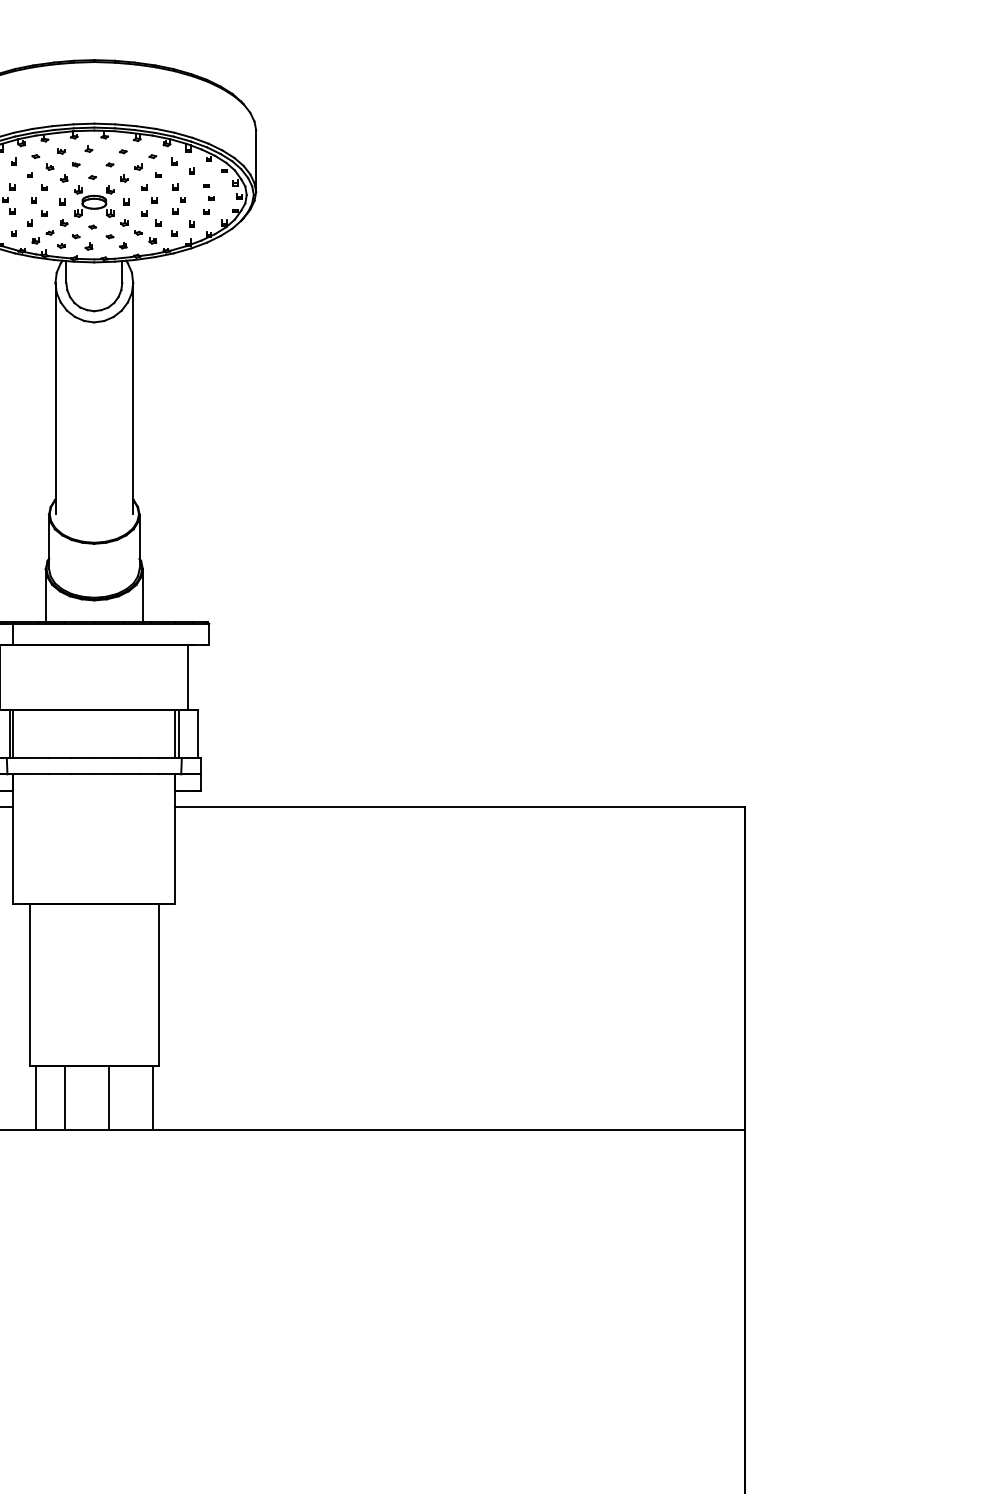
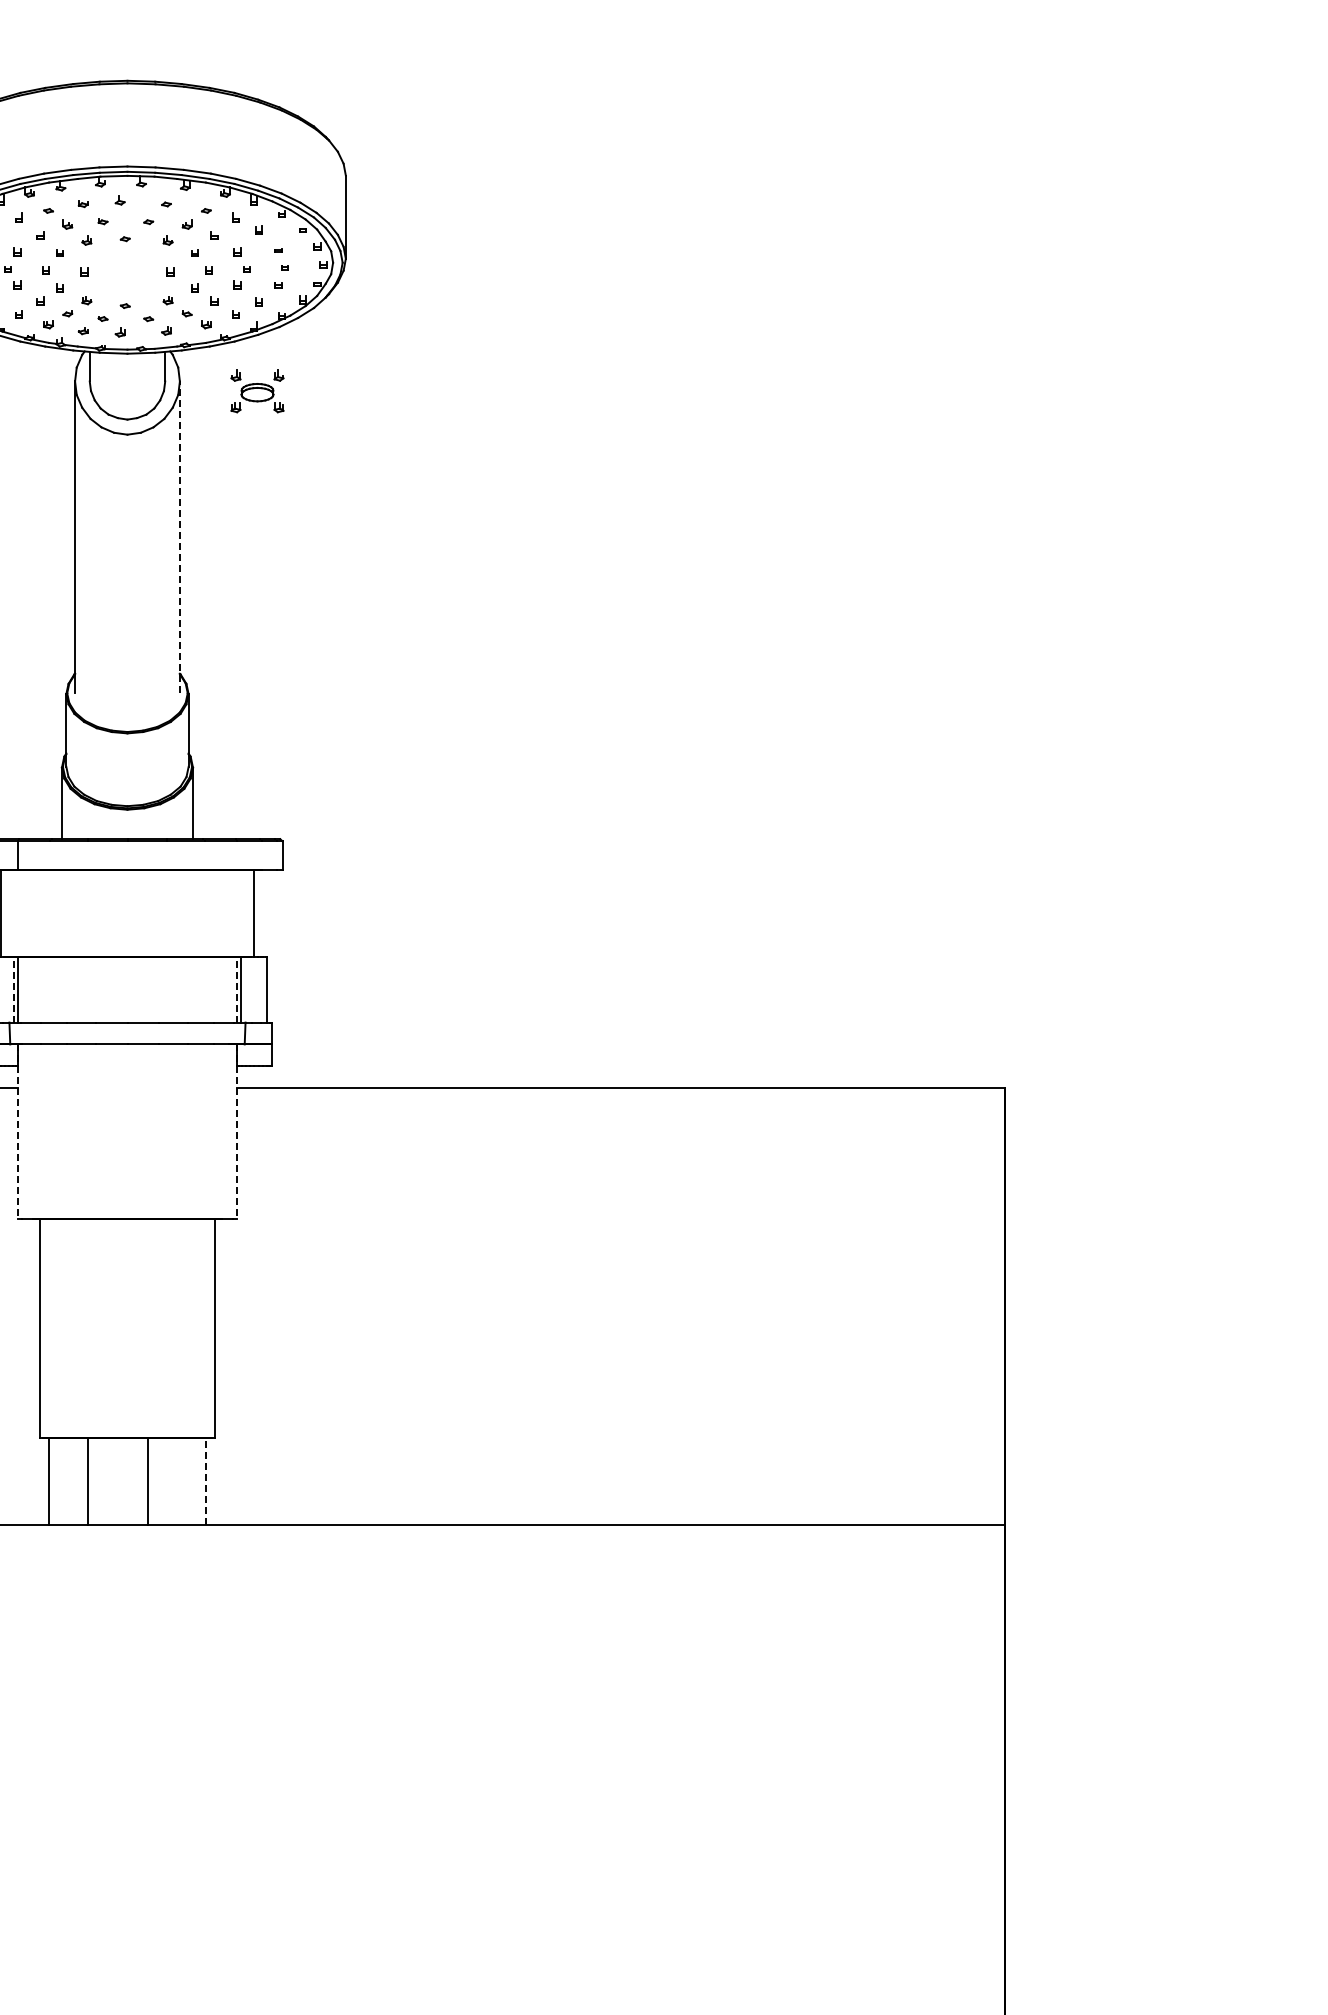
part: (94, 201) -> (257, 391), moved
line: (132, 398) -> (179, 537), solid -> dashed
line: (9, 733) -> (13, 989), solid -> dashed
line: (175, 733) -> (236, 989), solid -> dashed
line: (13, 839) -> (18, 1132), solid -> dashed
line: (175, 839) -> (236, 1132), solid -> dashed
line: (152, 1098) -> (206, 1481), solid -> dashed

